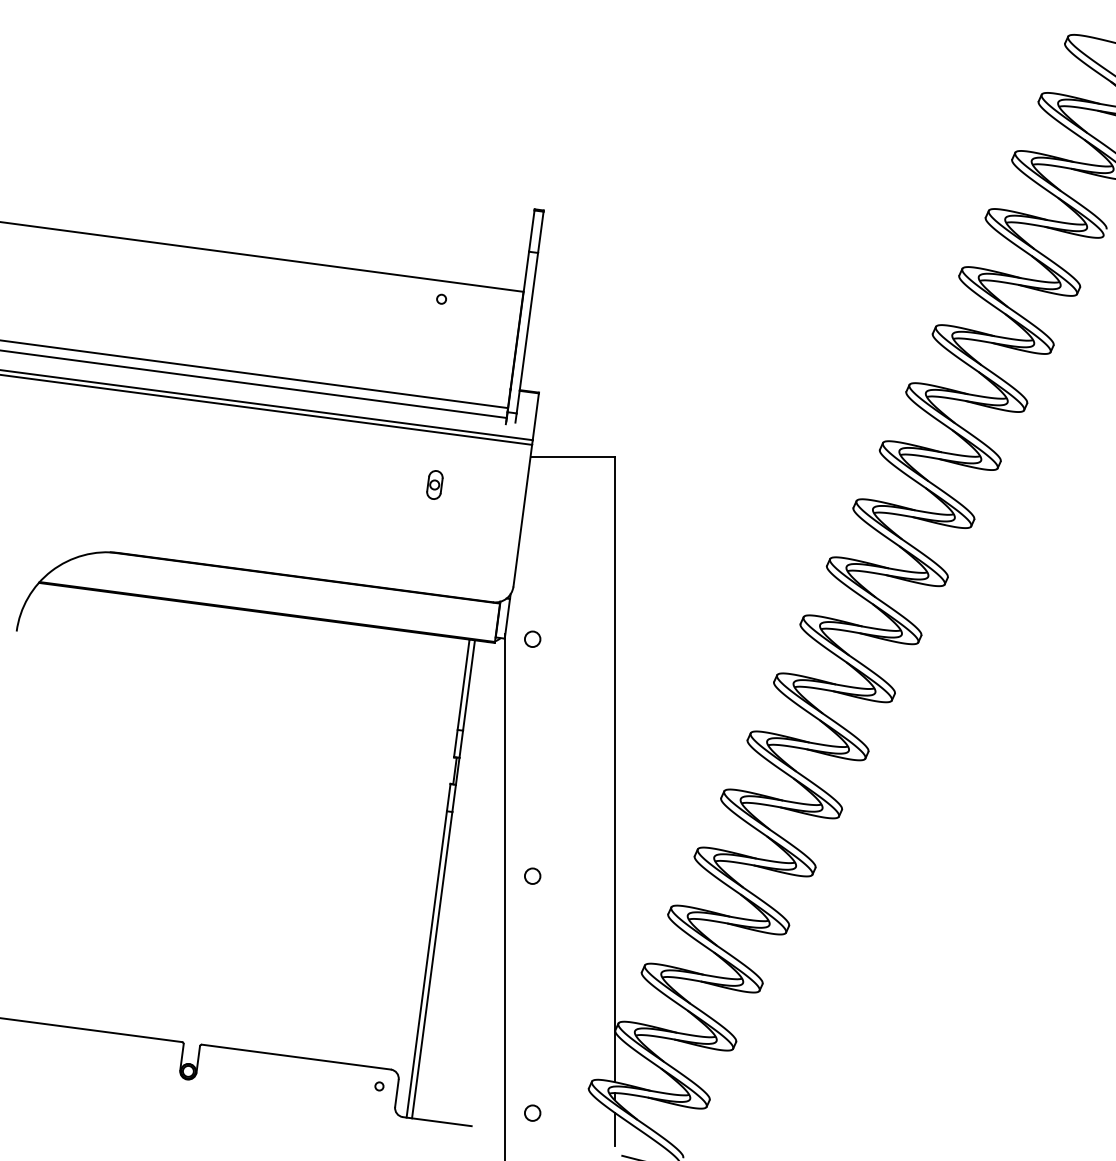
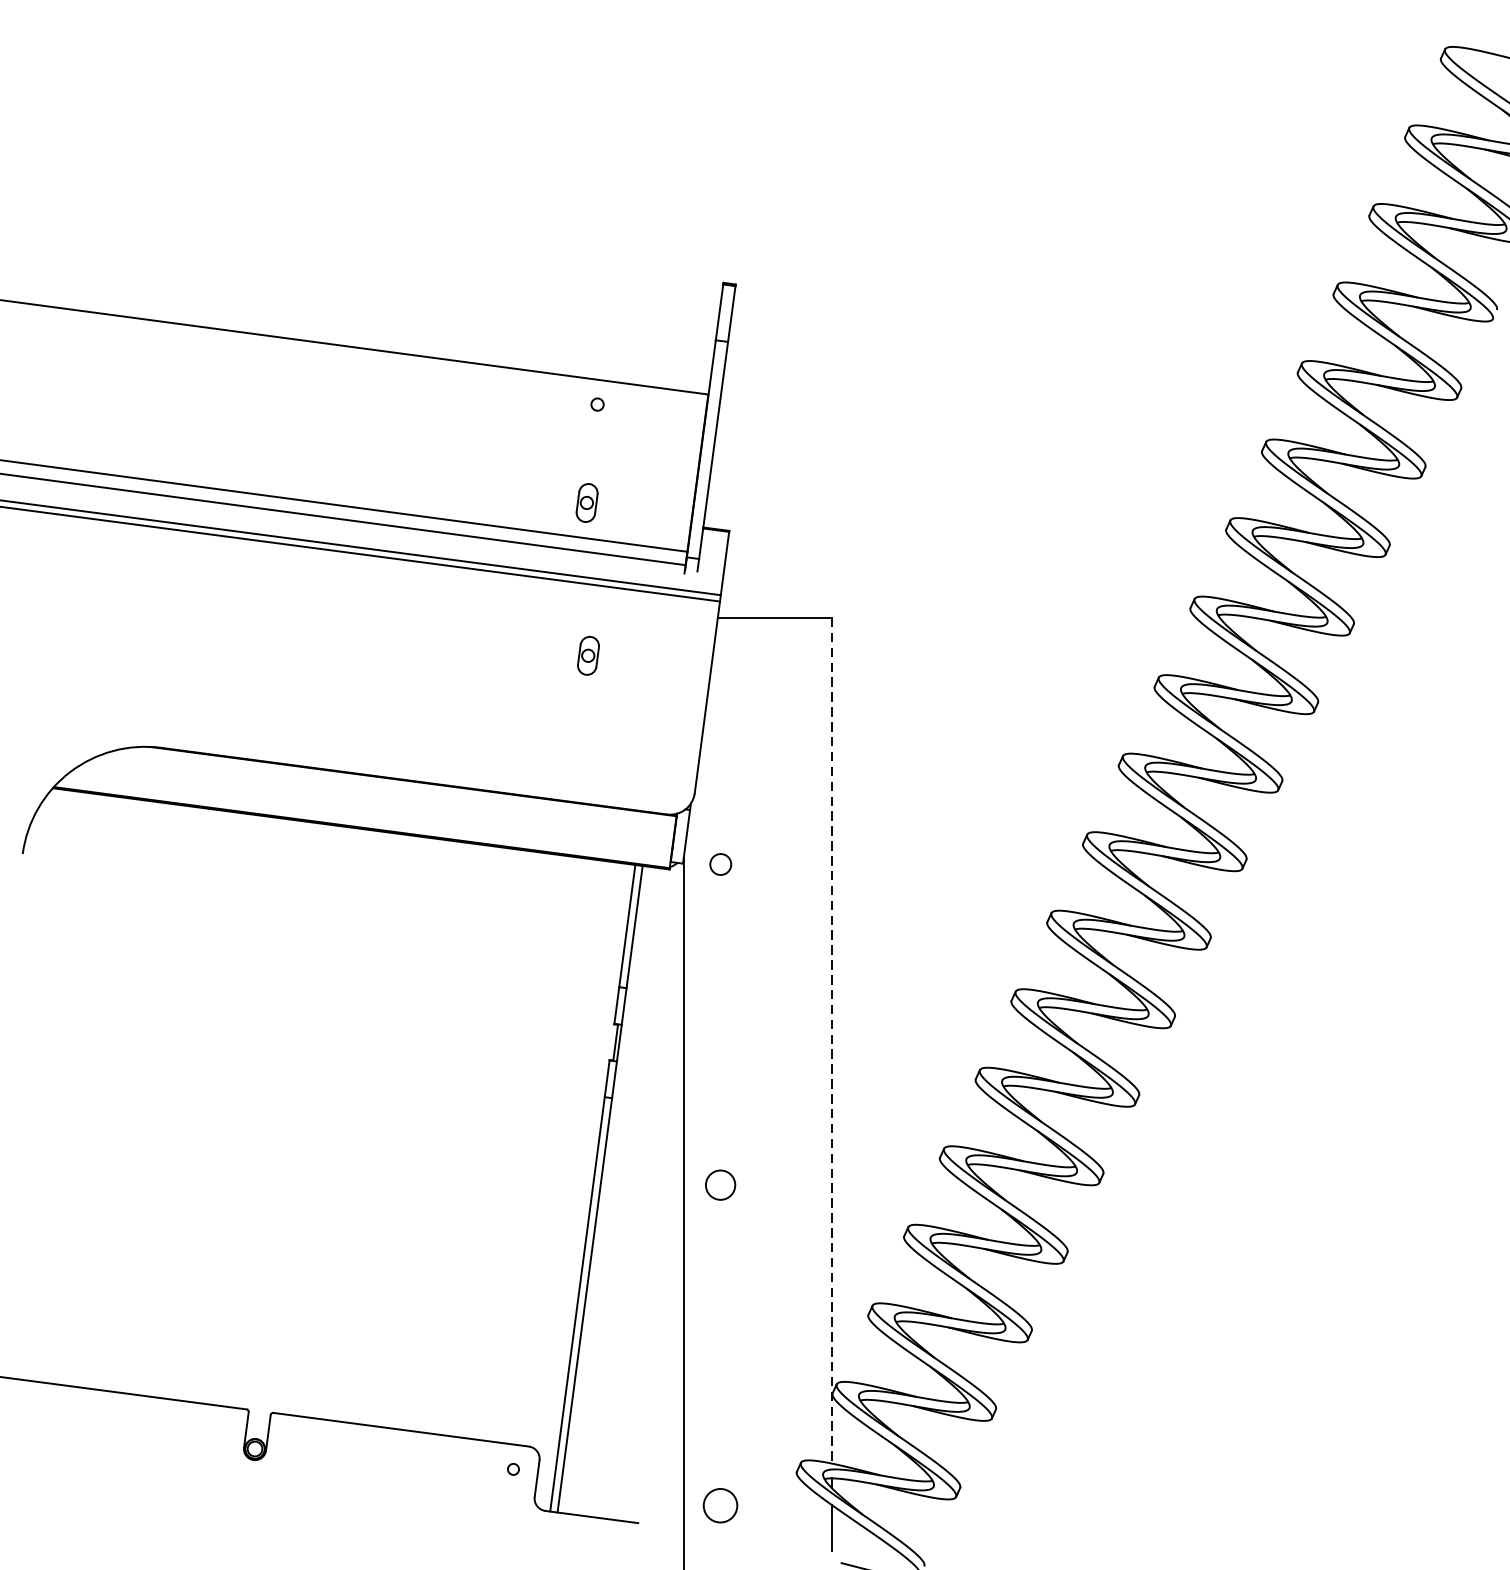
part: (433, 371) -> (586, 502), added
line: (614, 769) -> (831, 1040), solid -> dashed
circle: (532, 875) -> (720, 1184), size x1.4
circle: (532, 1112) -> (720, 1504), size x1.6

